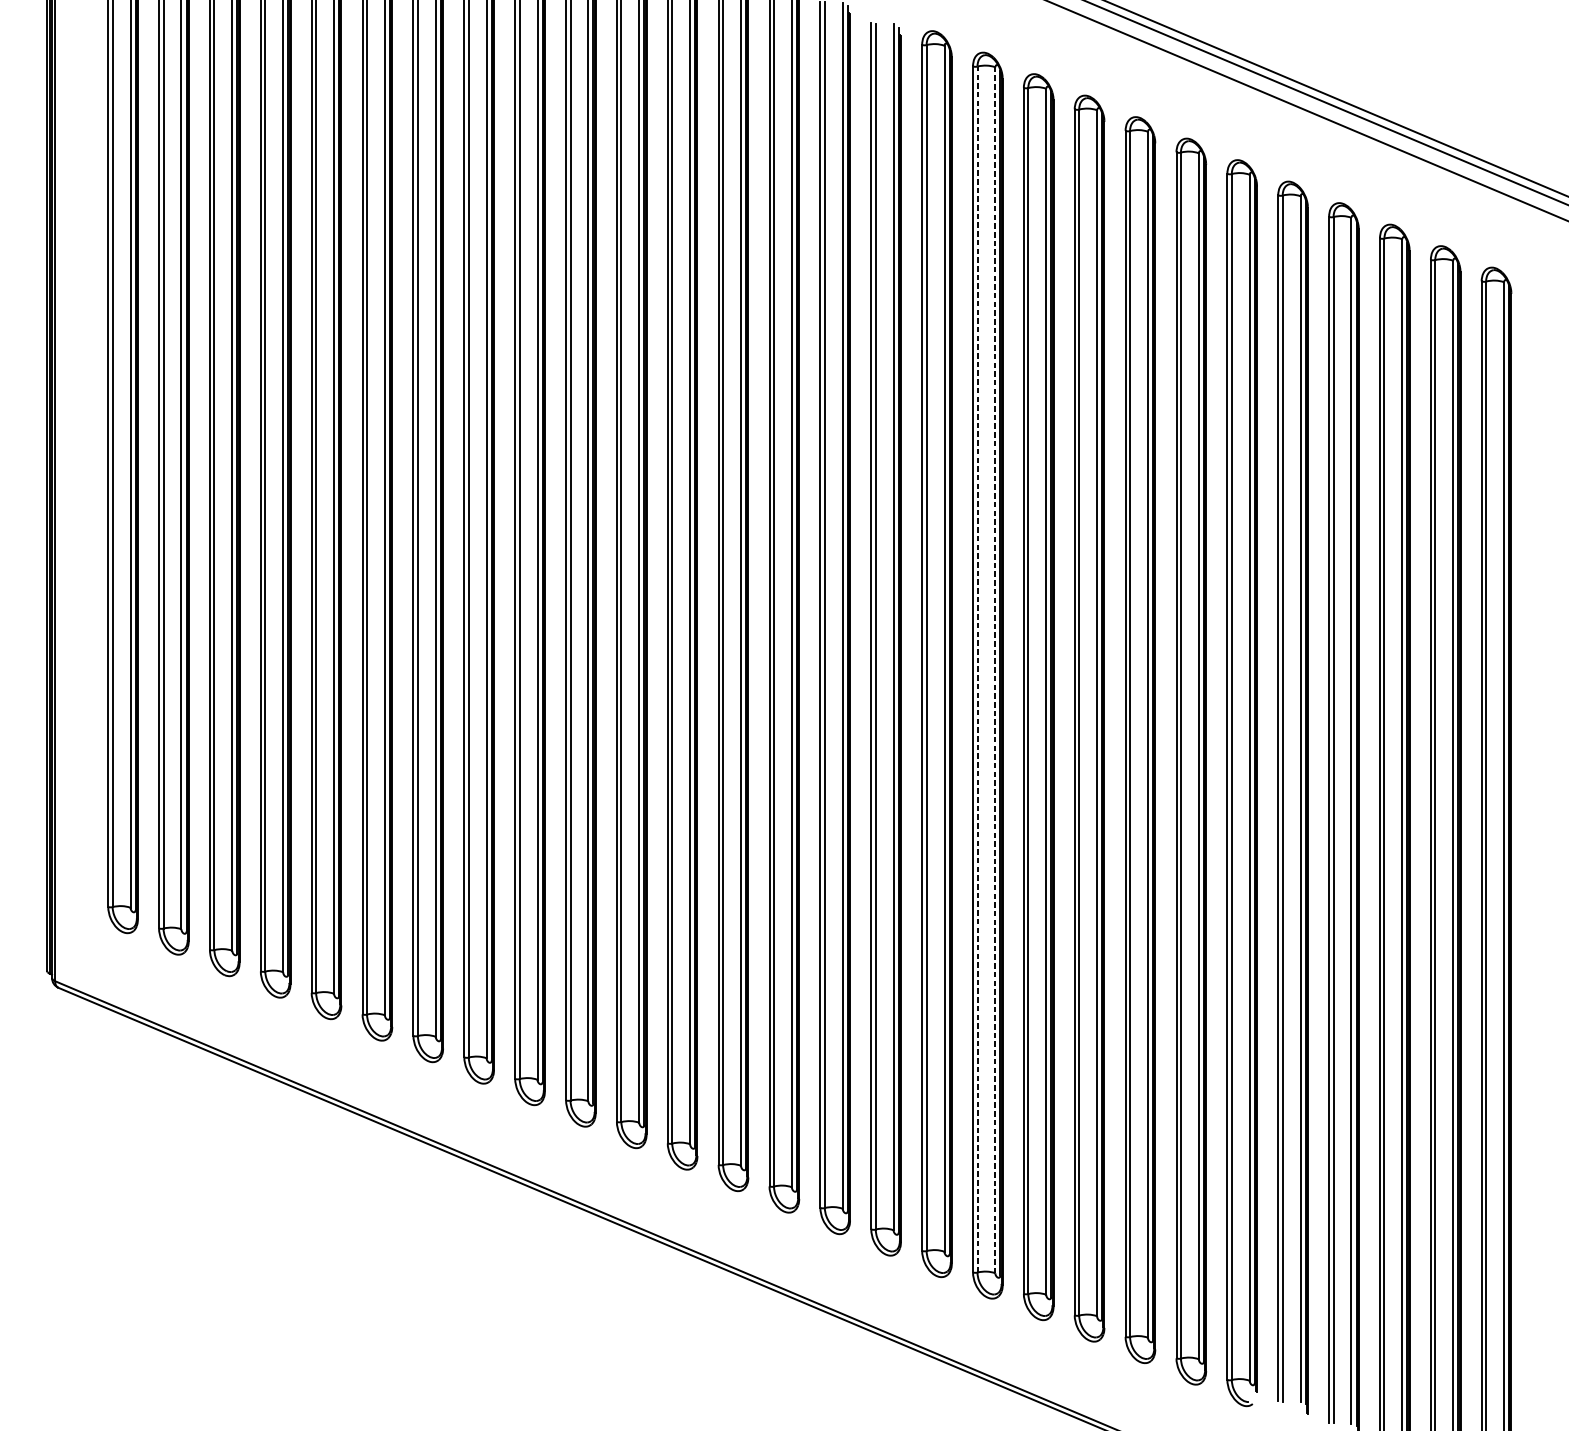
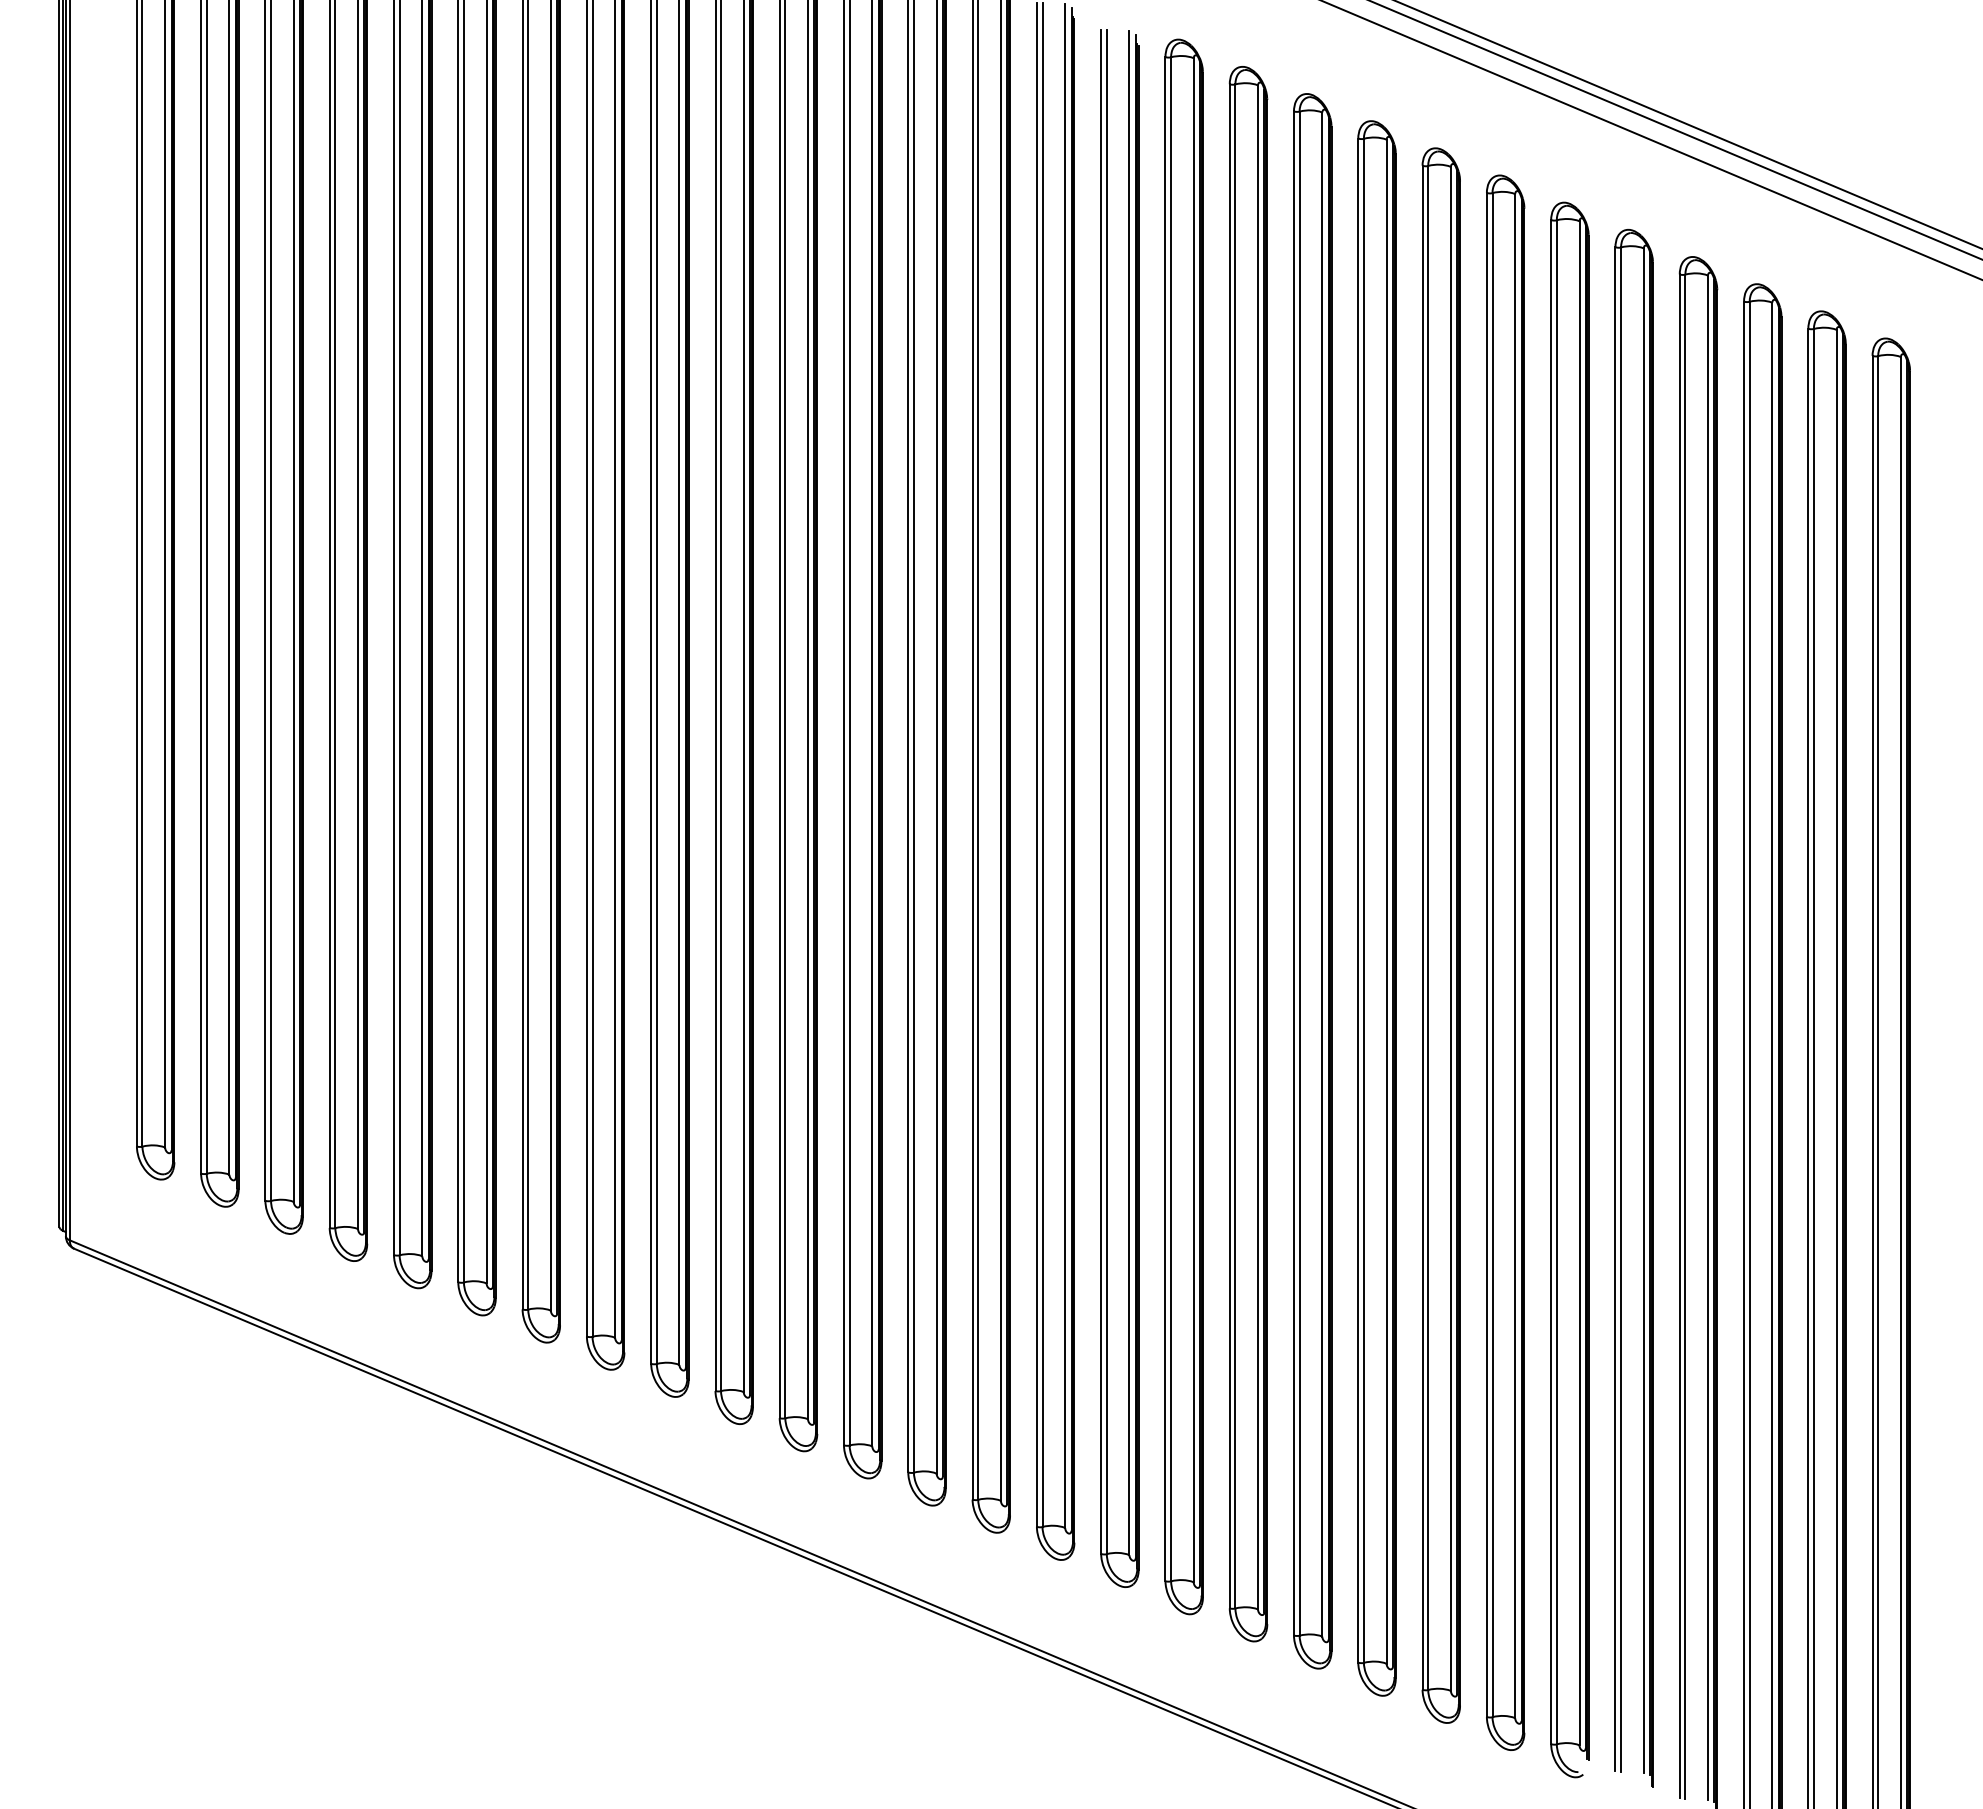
line: (977, 668) -> (1235, 845), dashed -> solid
line: (995, 669) -> (1258, 846), dashed -> solid

